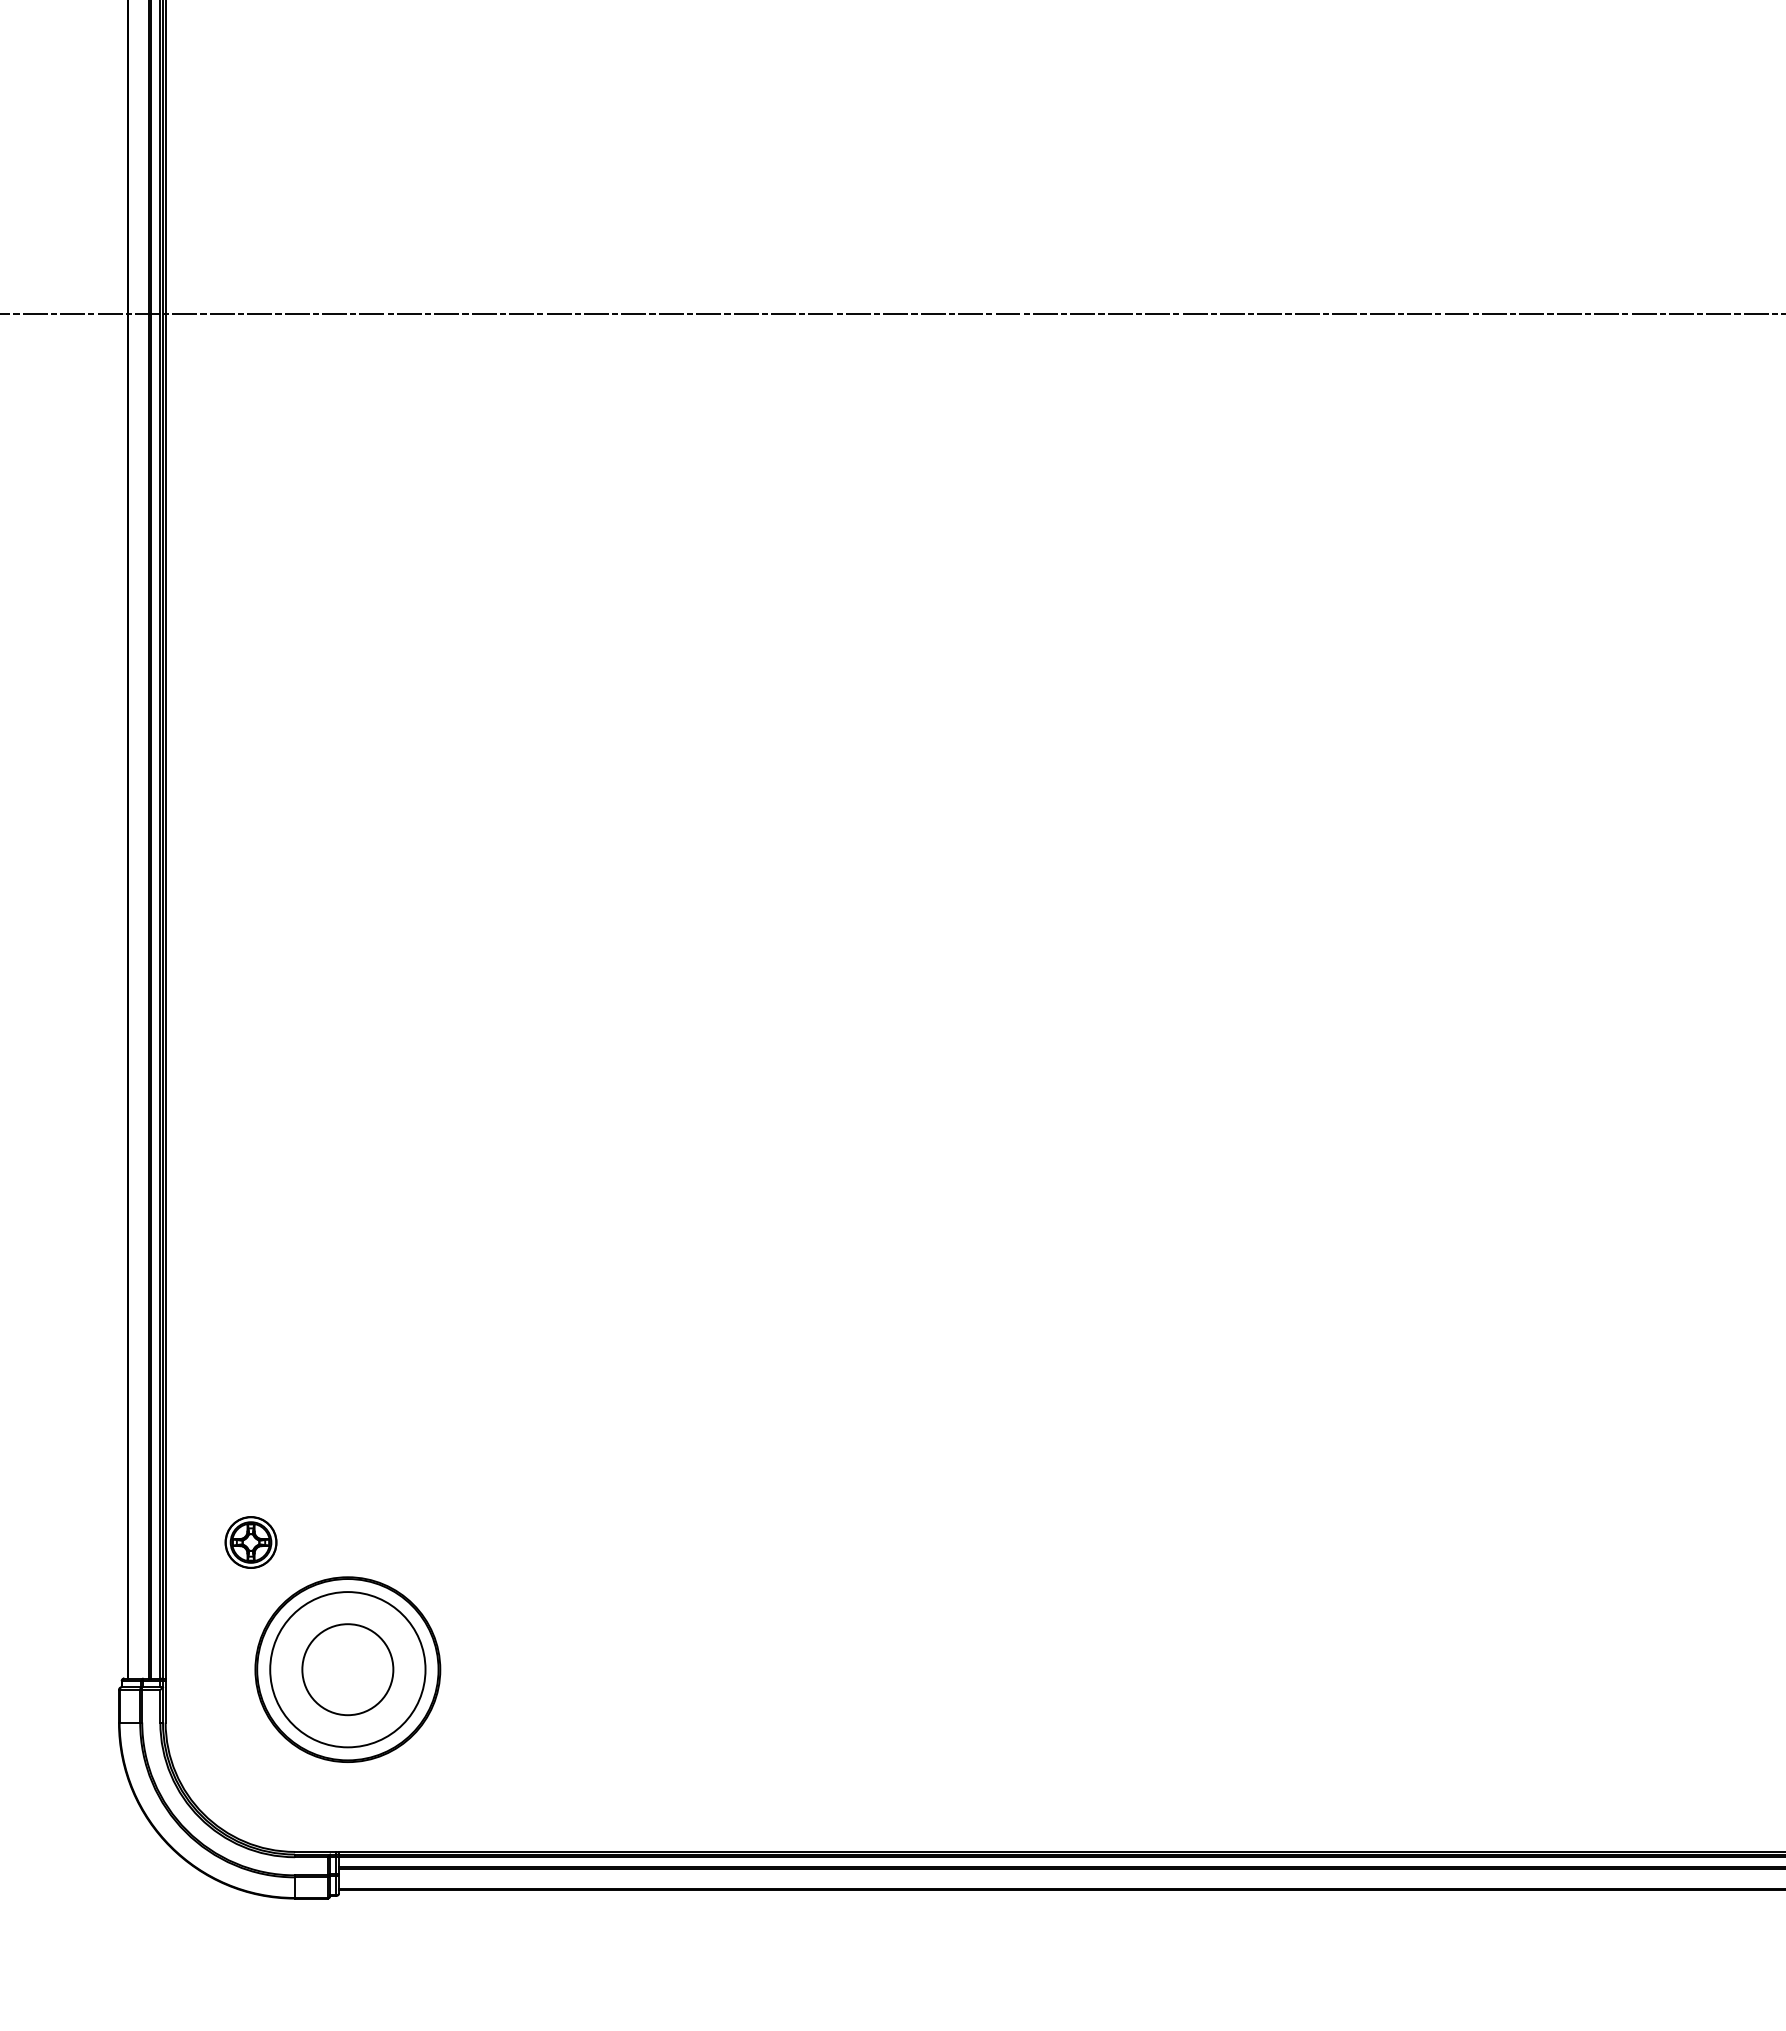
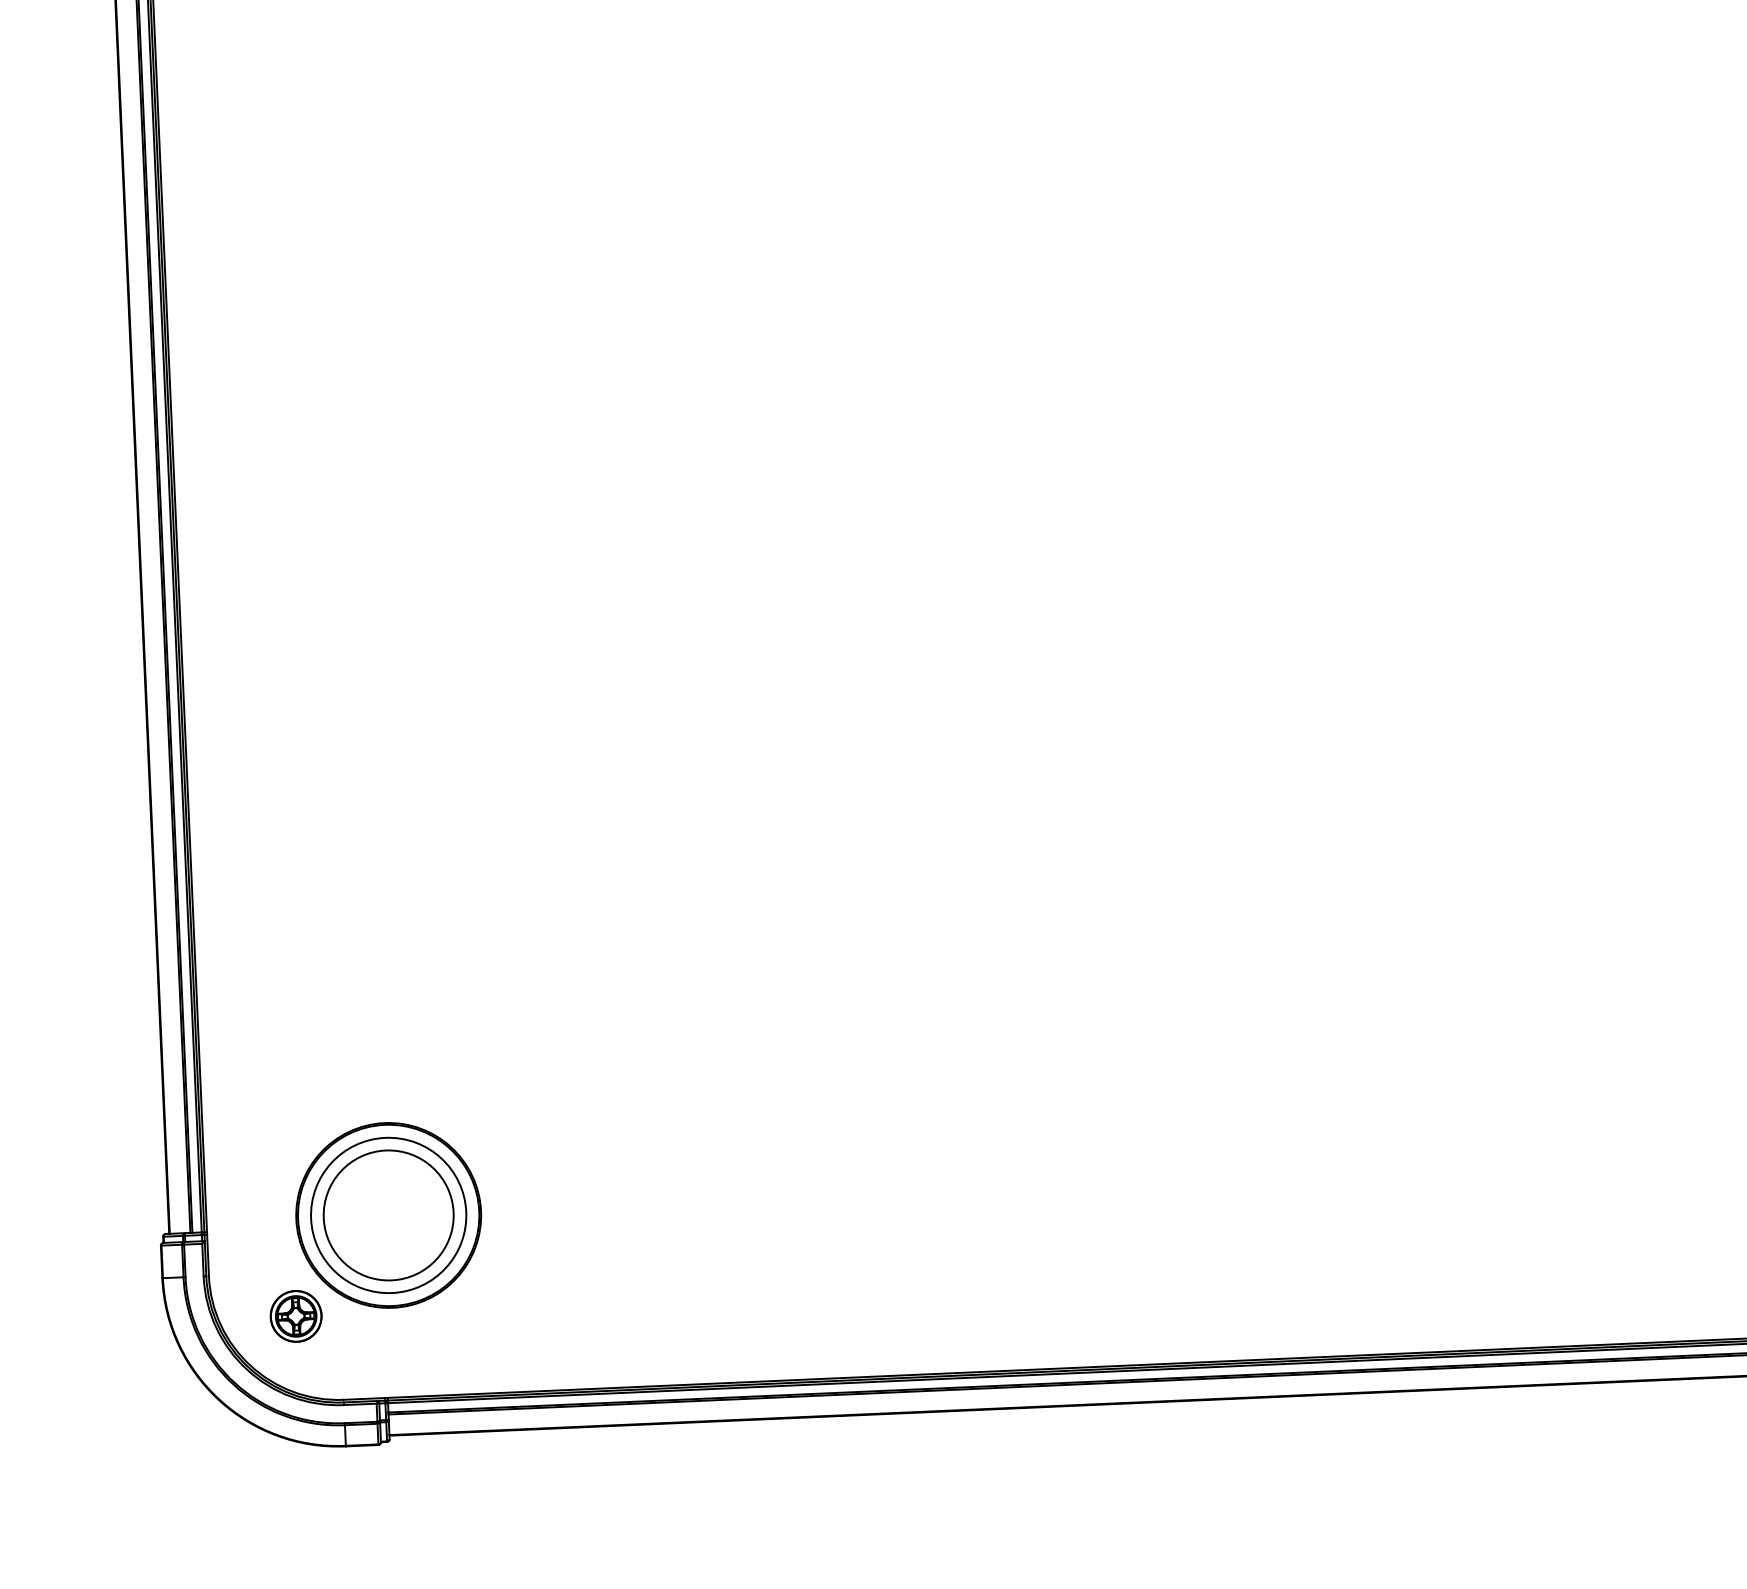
part: (250, 1542) -> (295, 1316), moved
circle: (347, 1669) -> (388, 1215), size x1.43

